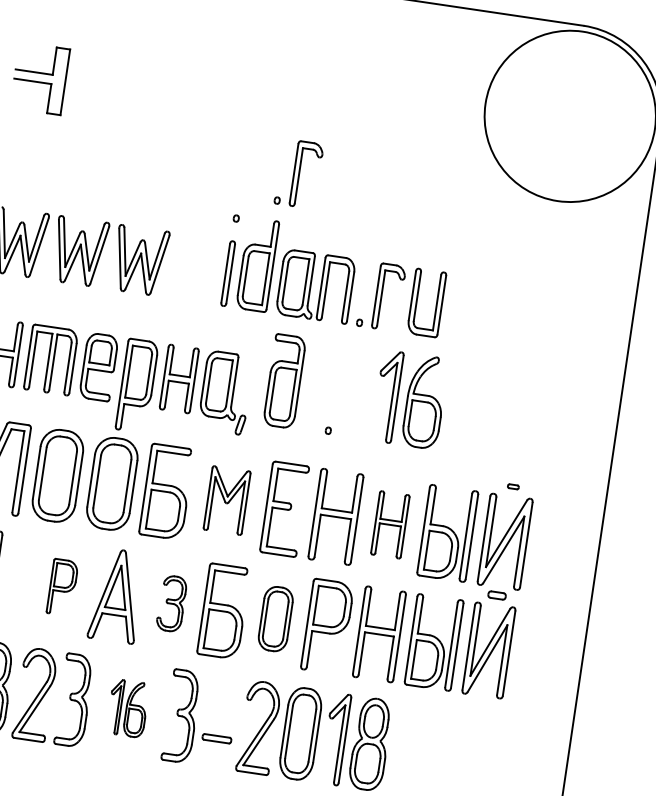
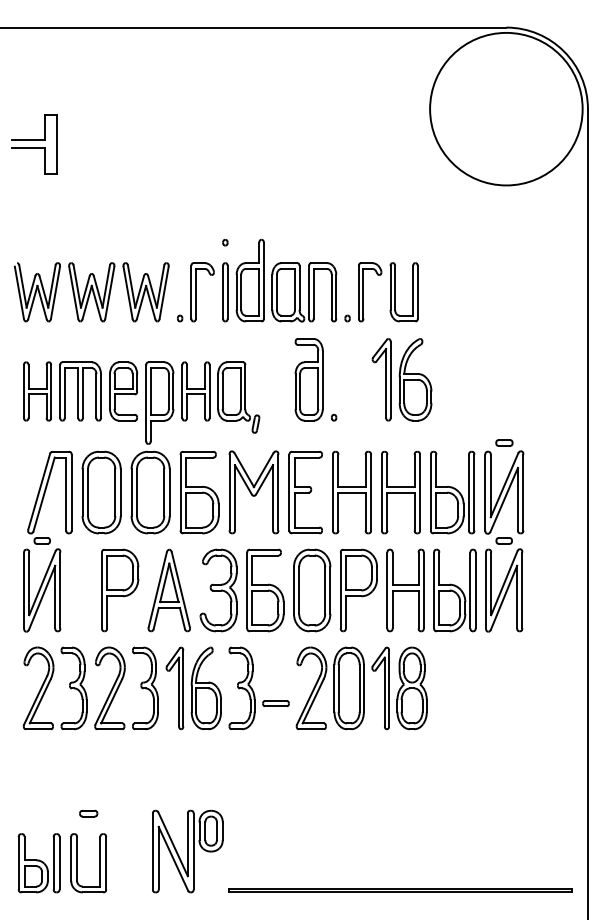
part: (298, 174) -> (195, 292), moved
part: (283, 380) -> (308, 379), moved
part: (513, 486) -> (504, 442), size x1.67
part: (226, 500) -> (253, 492), size x1.43
part: (389, 524) -> (400, 492), size x1.43
part: (62, 587) -> (120, 590), size x1.67
part: (171, 603) -> (218, 590), size x1.67
part: (276, 619) -> (312, 590), size x1.43
part: (127, 708) -> (193, 688), size x1.67

